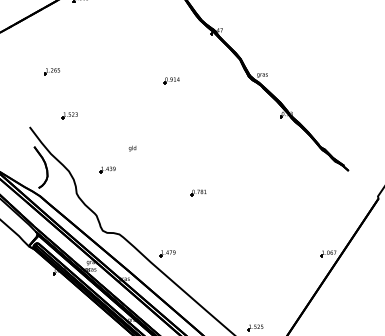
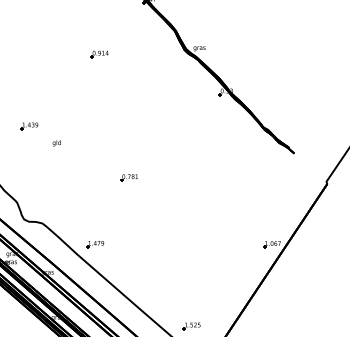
text: (132, 148) -> (56, 143), moved
part: (107, 169) -> (29, 125), moved

